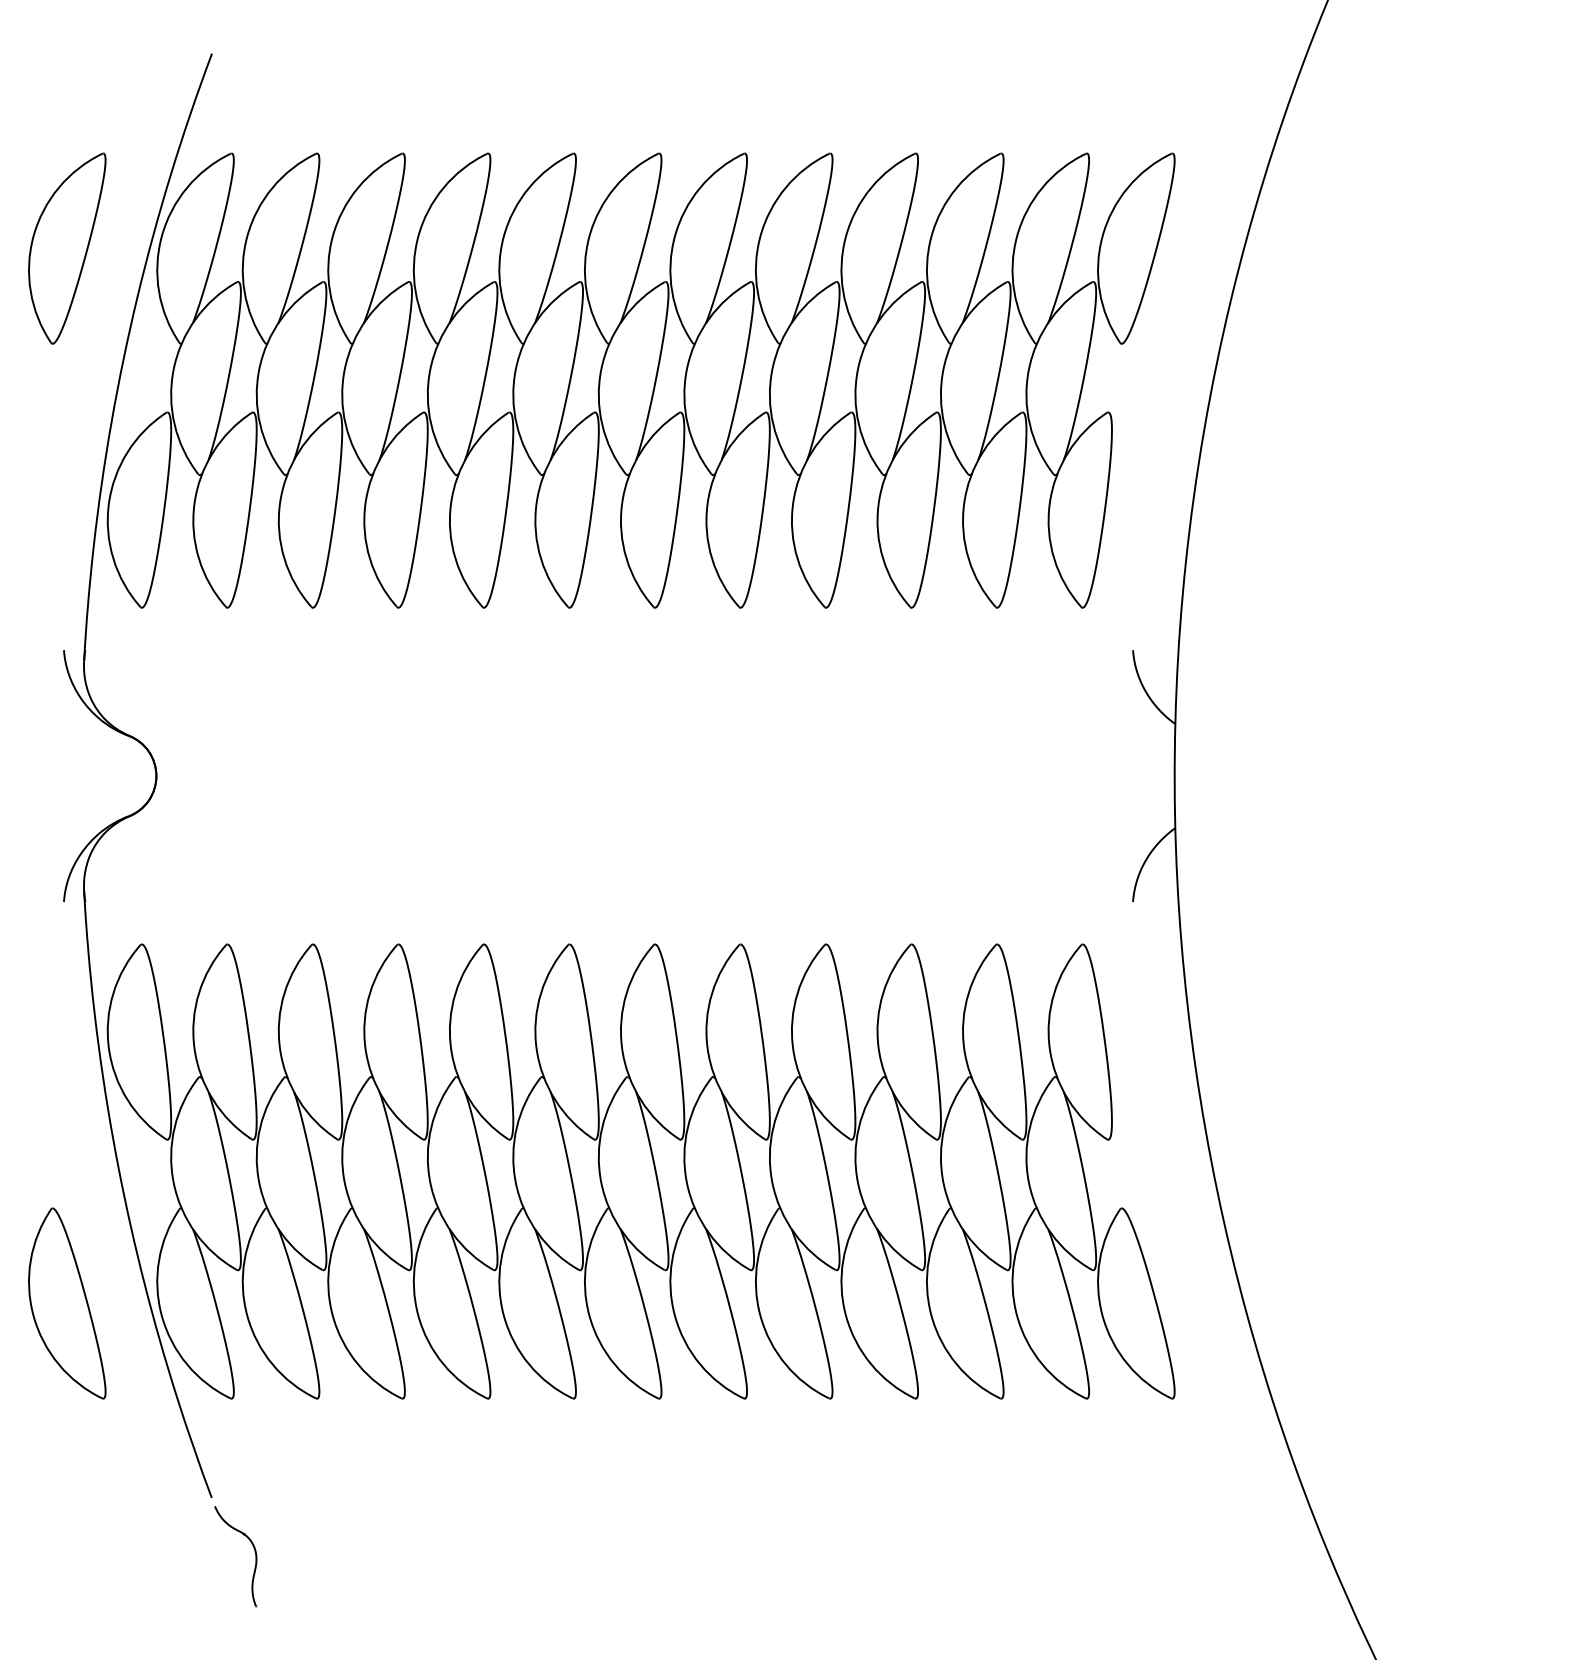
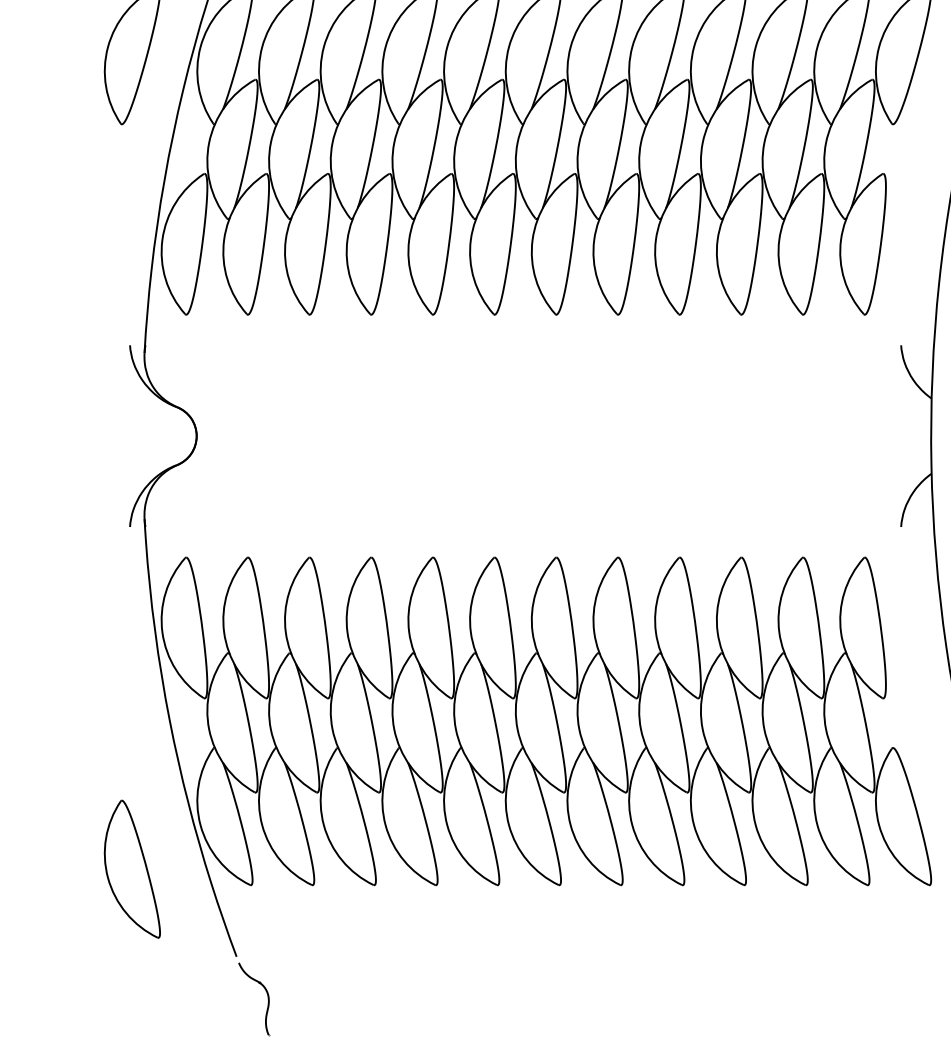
part: (67, 1303) -> (132, 869), moved

